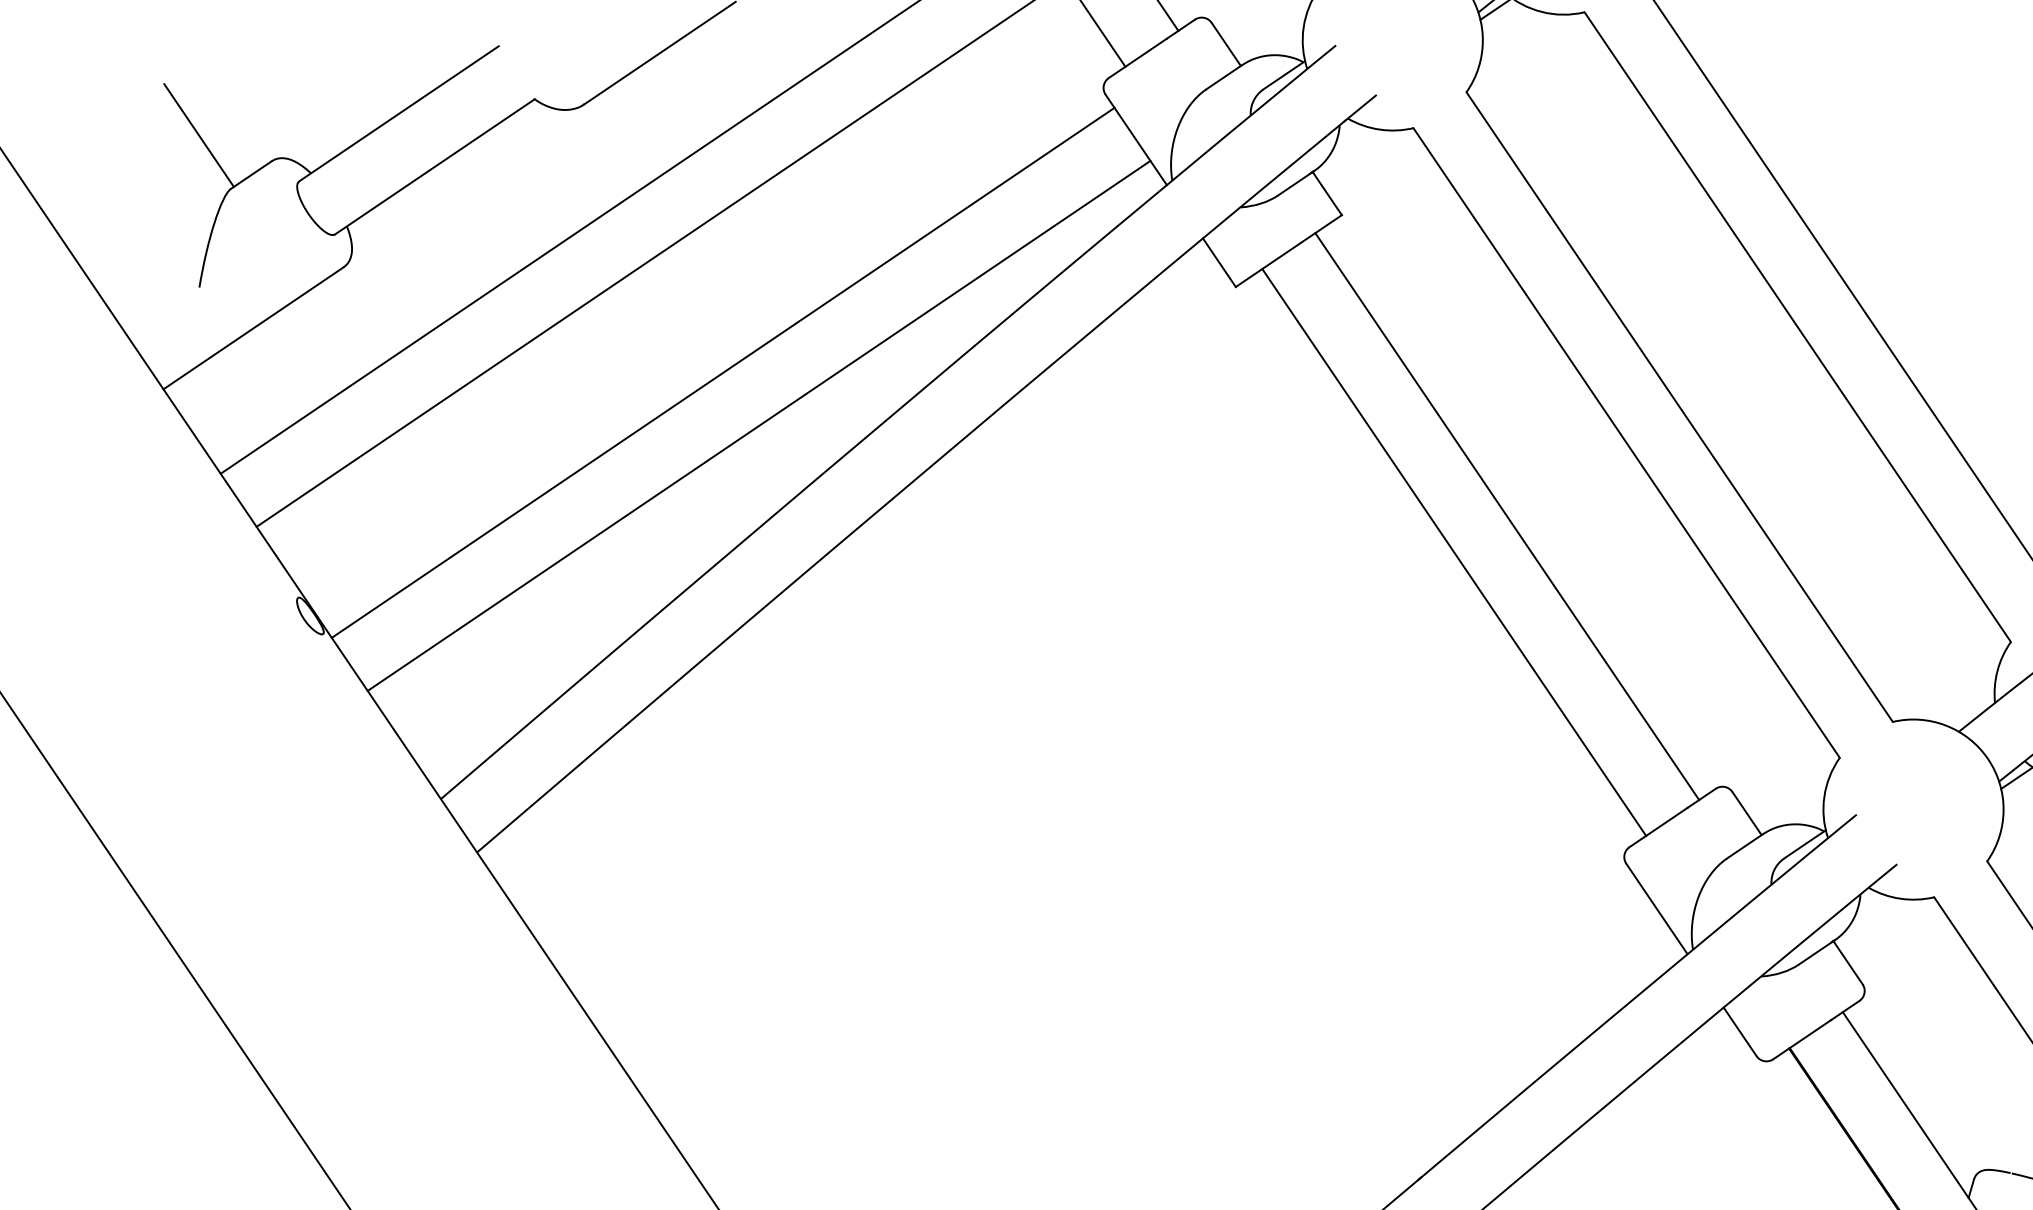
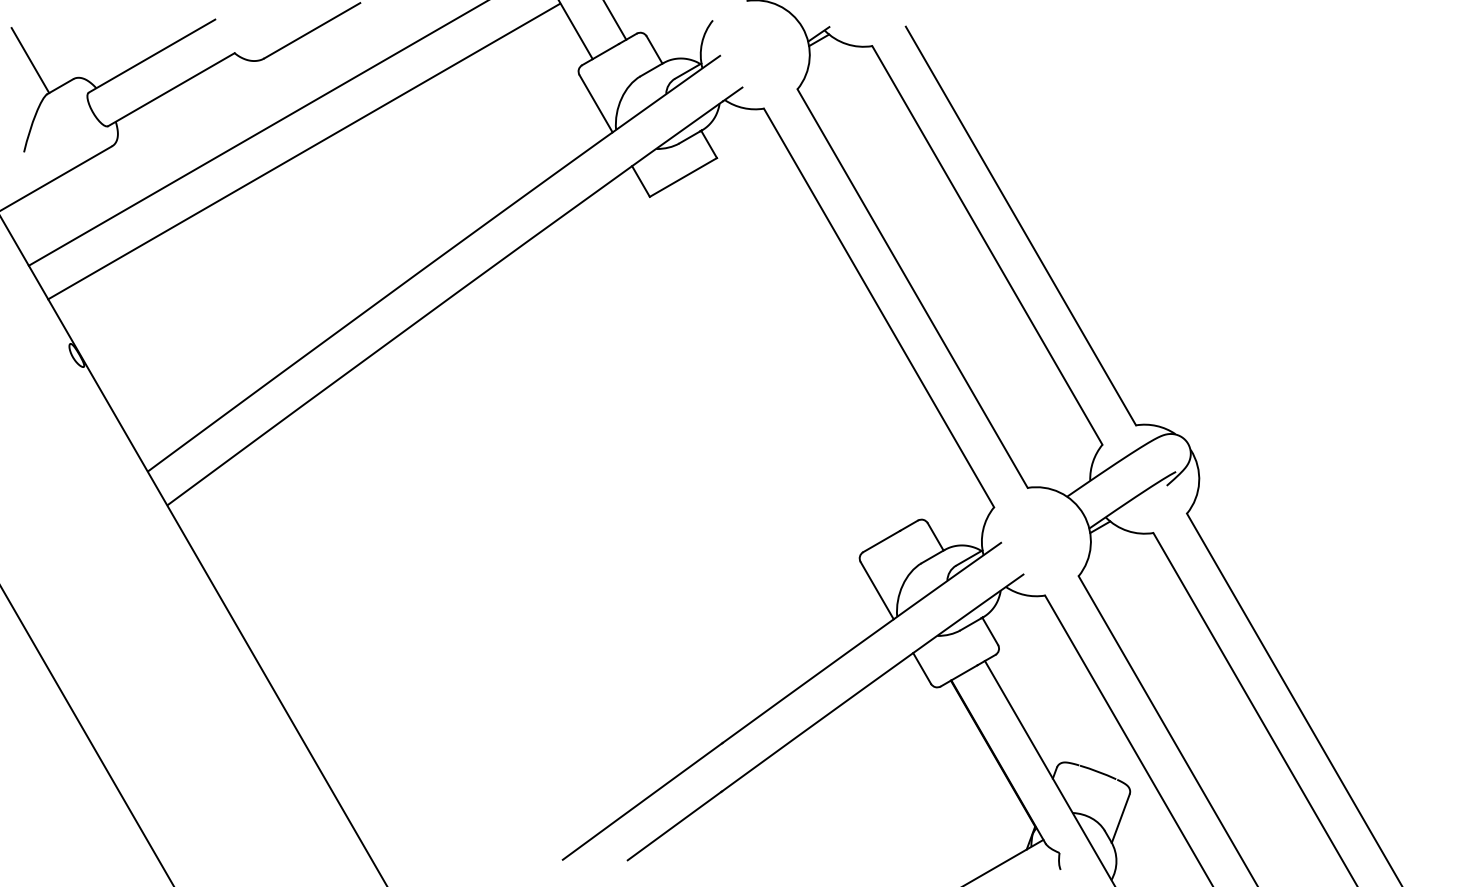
line: (722, 372) -> (336, 226), removed
line: (758, 426) -> (355, 260), removed
line: (1506, 515) -> (803, 346), removed
line: (1453, 552) -> (769, 366), removed

